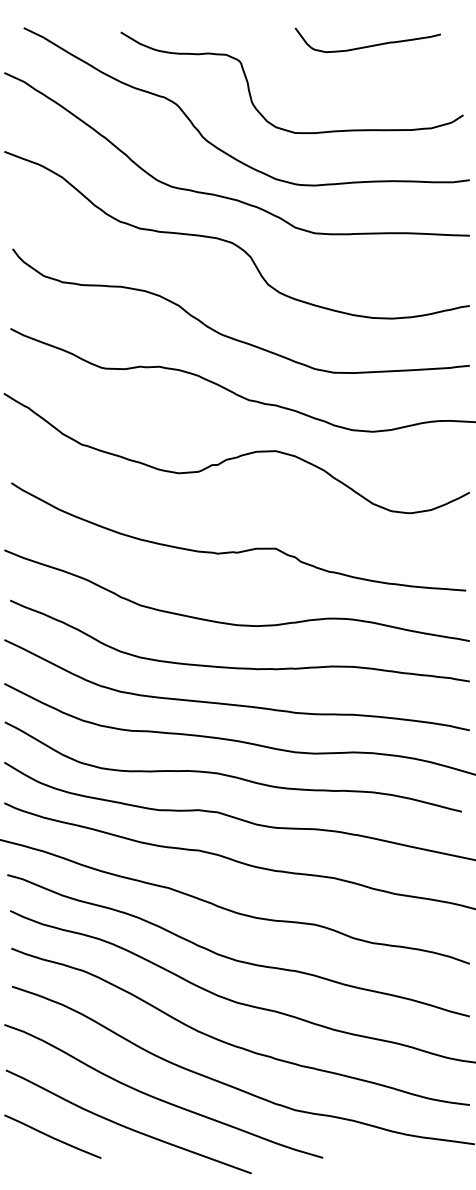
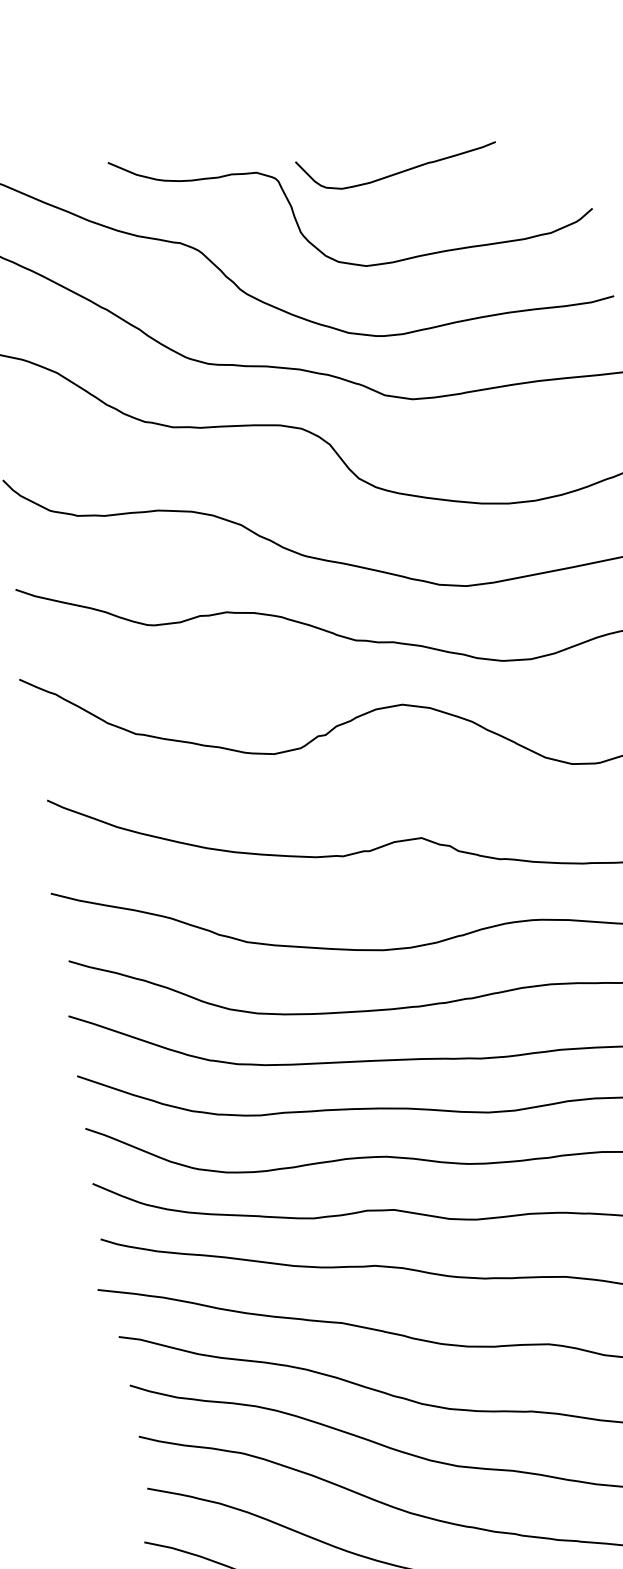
curve: (367, 45) -> (397, 171), moved

